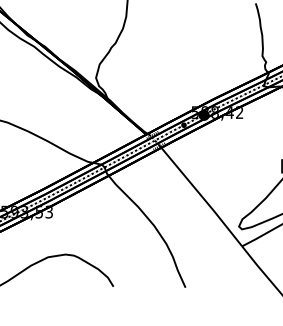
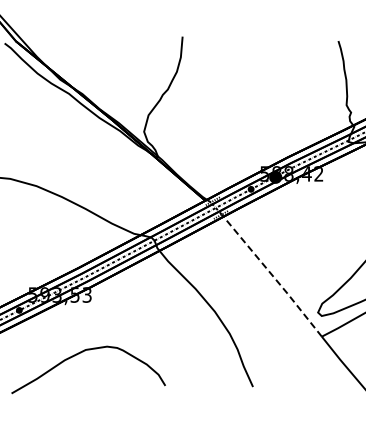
line: (201, 196) -> (272, 275), solid -> dashed

